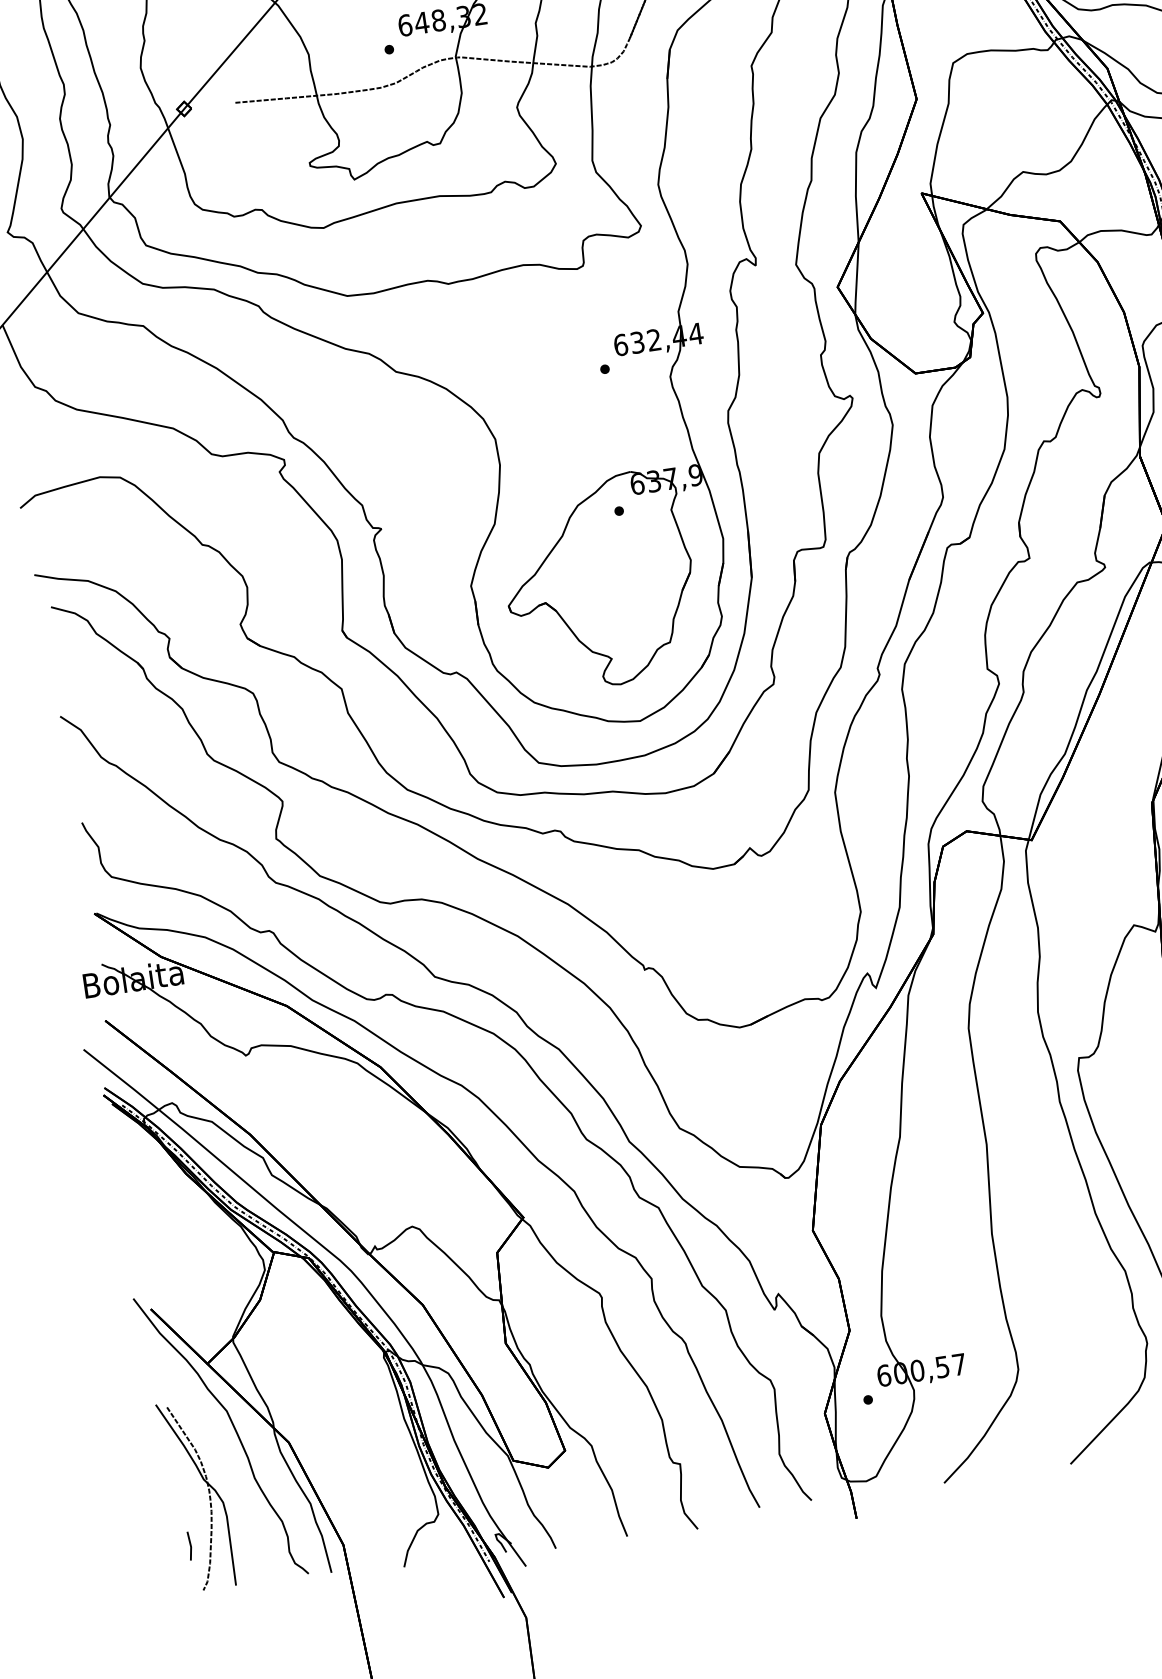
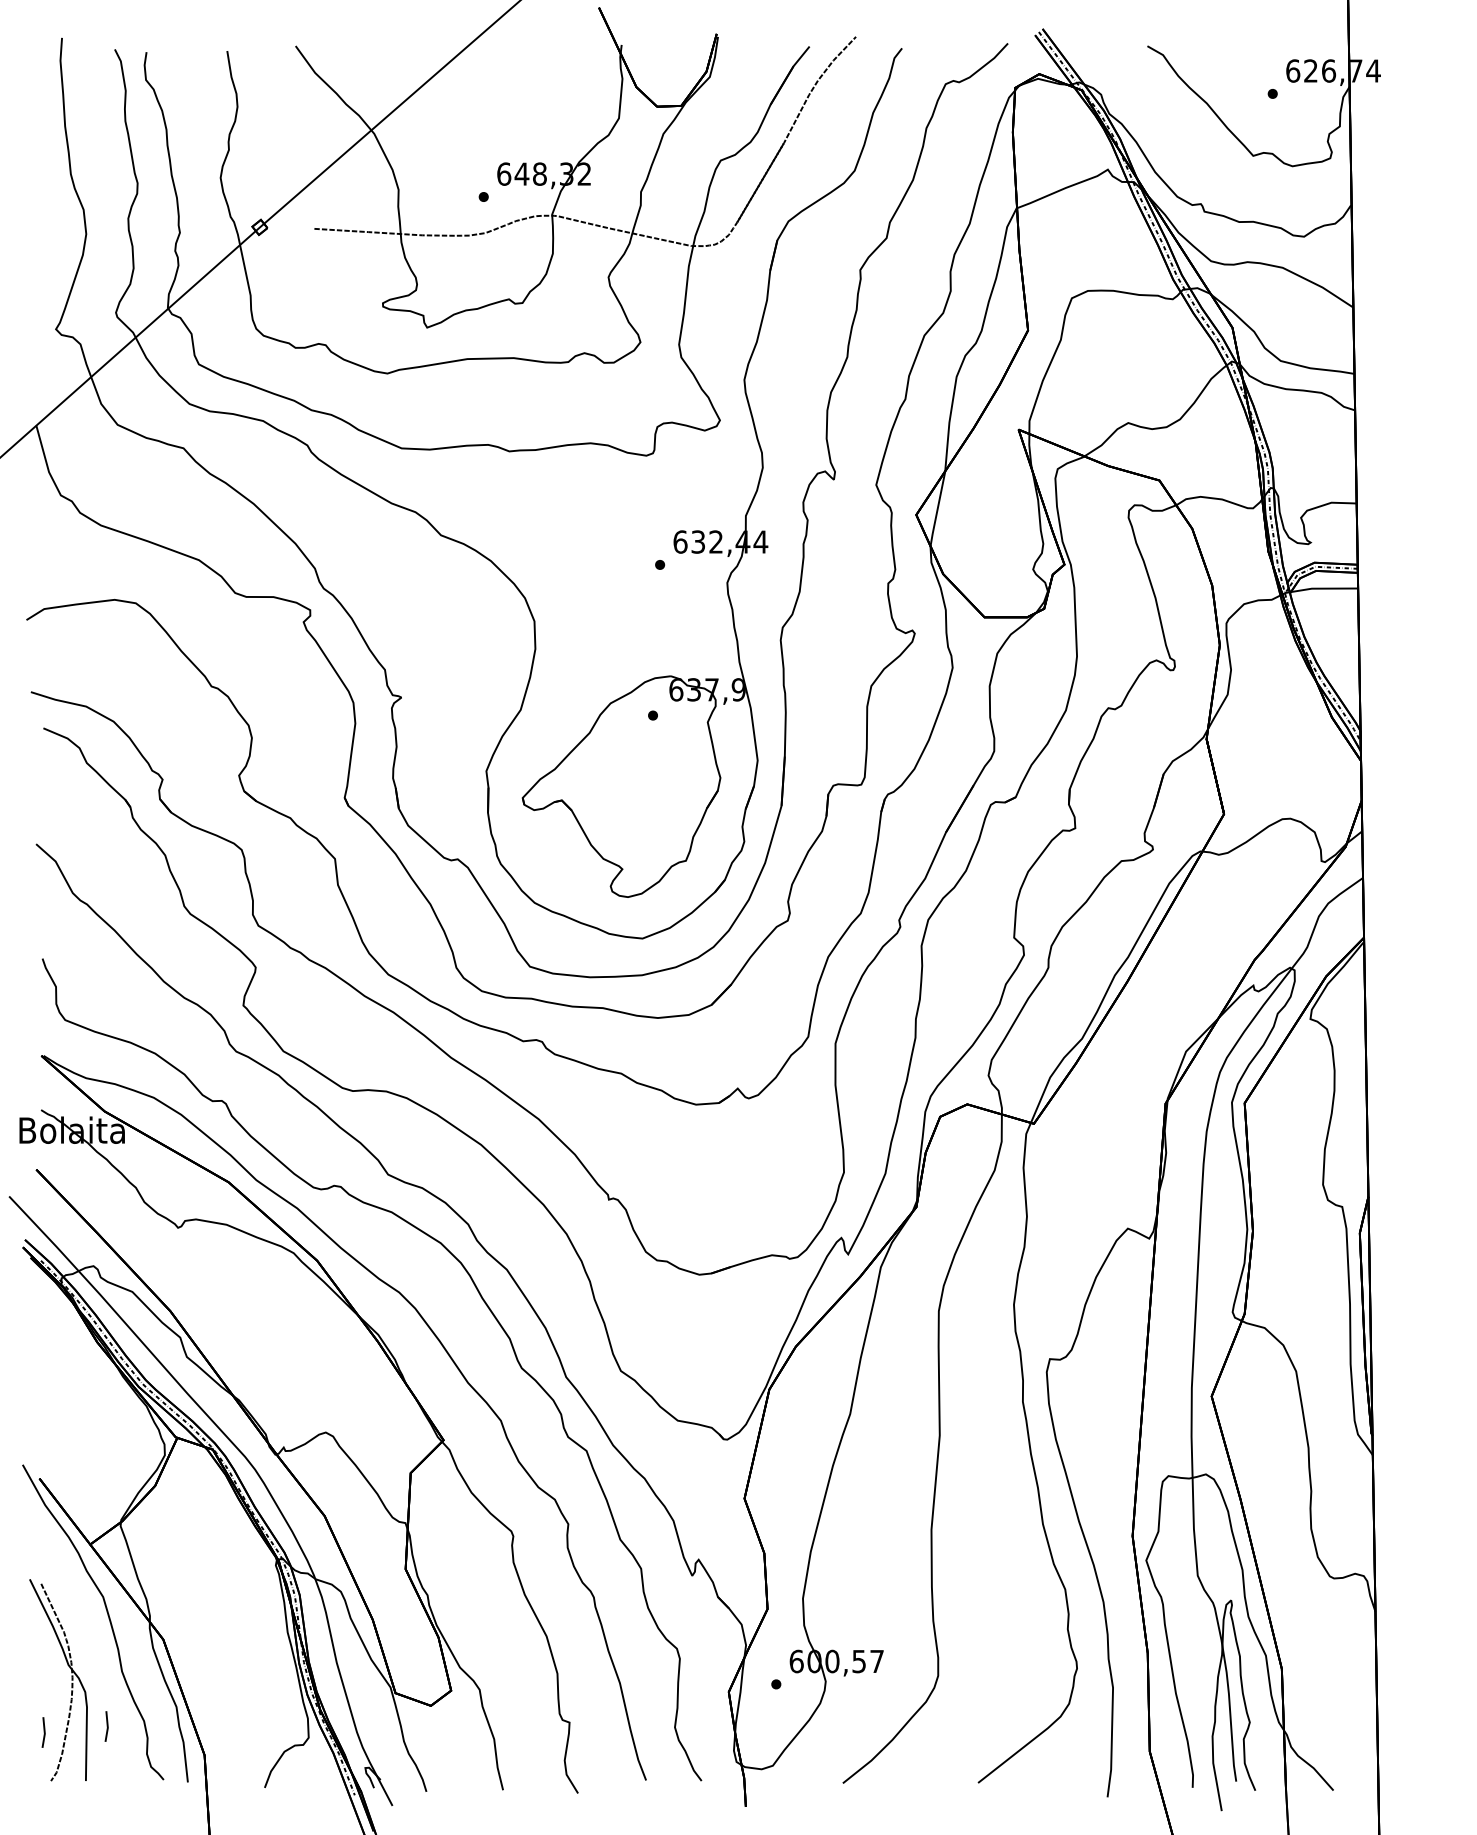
line: (247, 1531) -> (106, 1726), added

